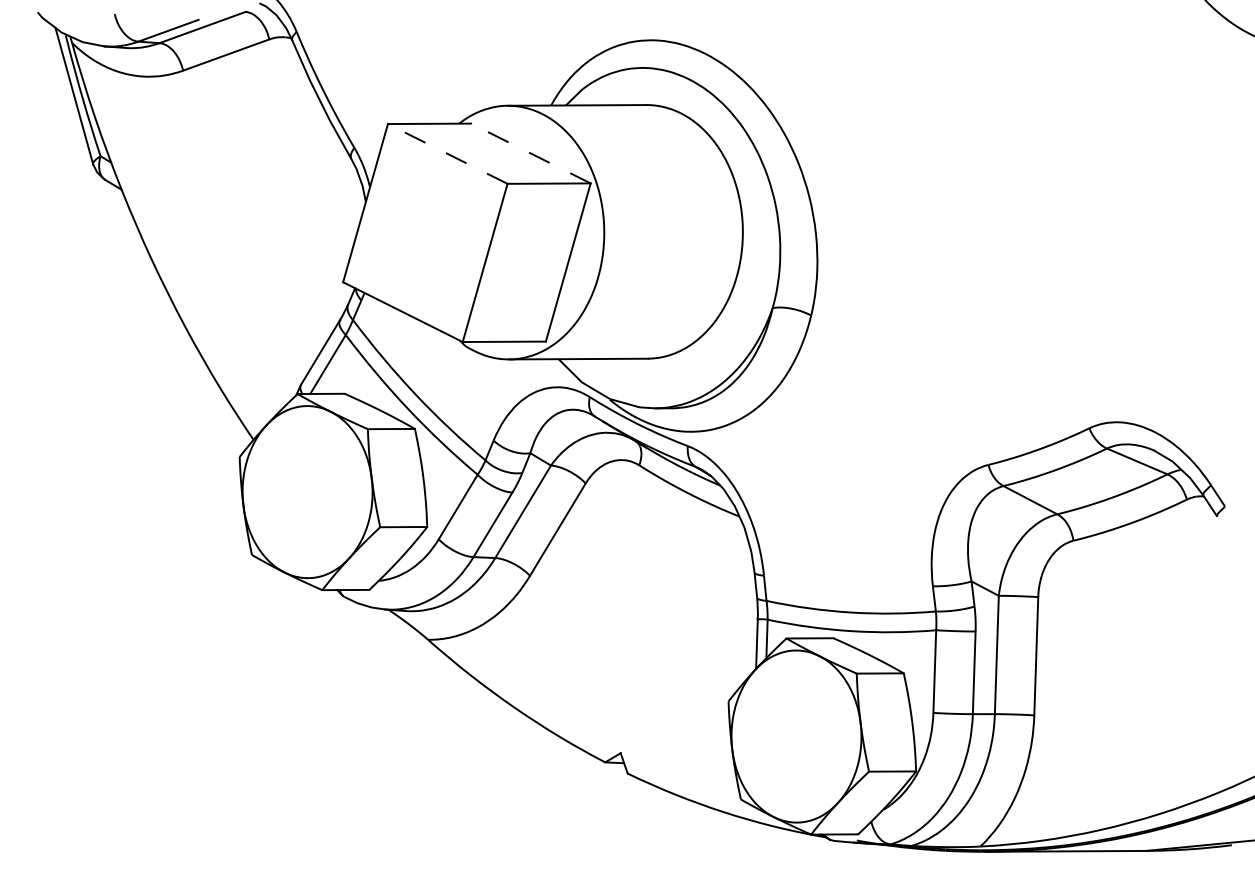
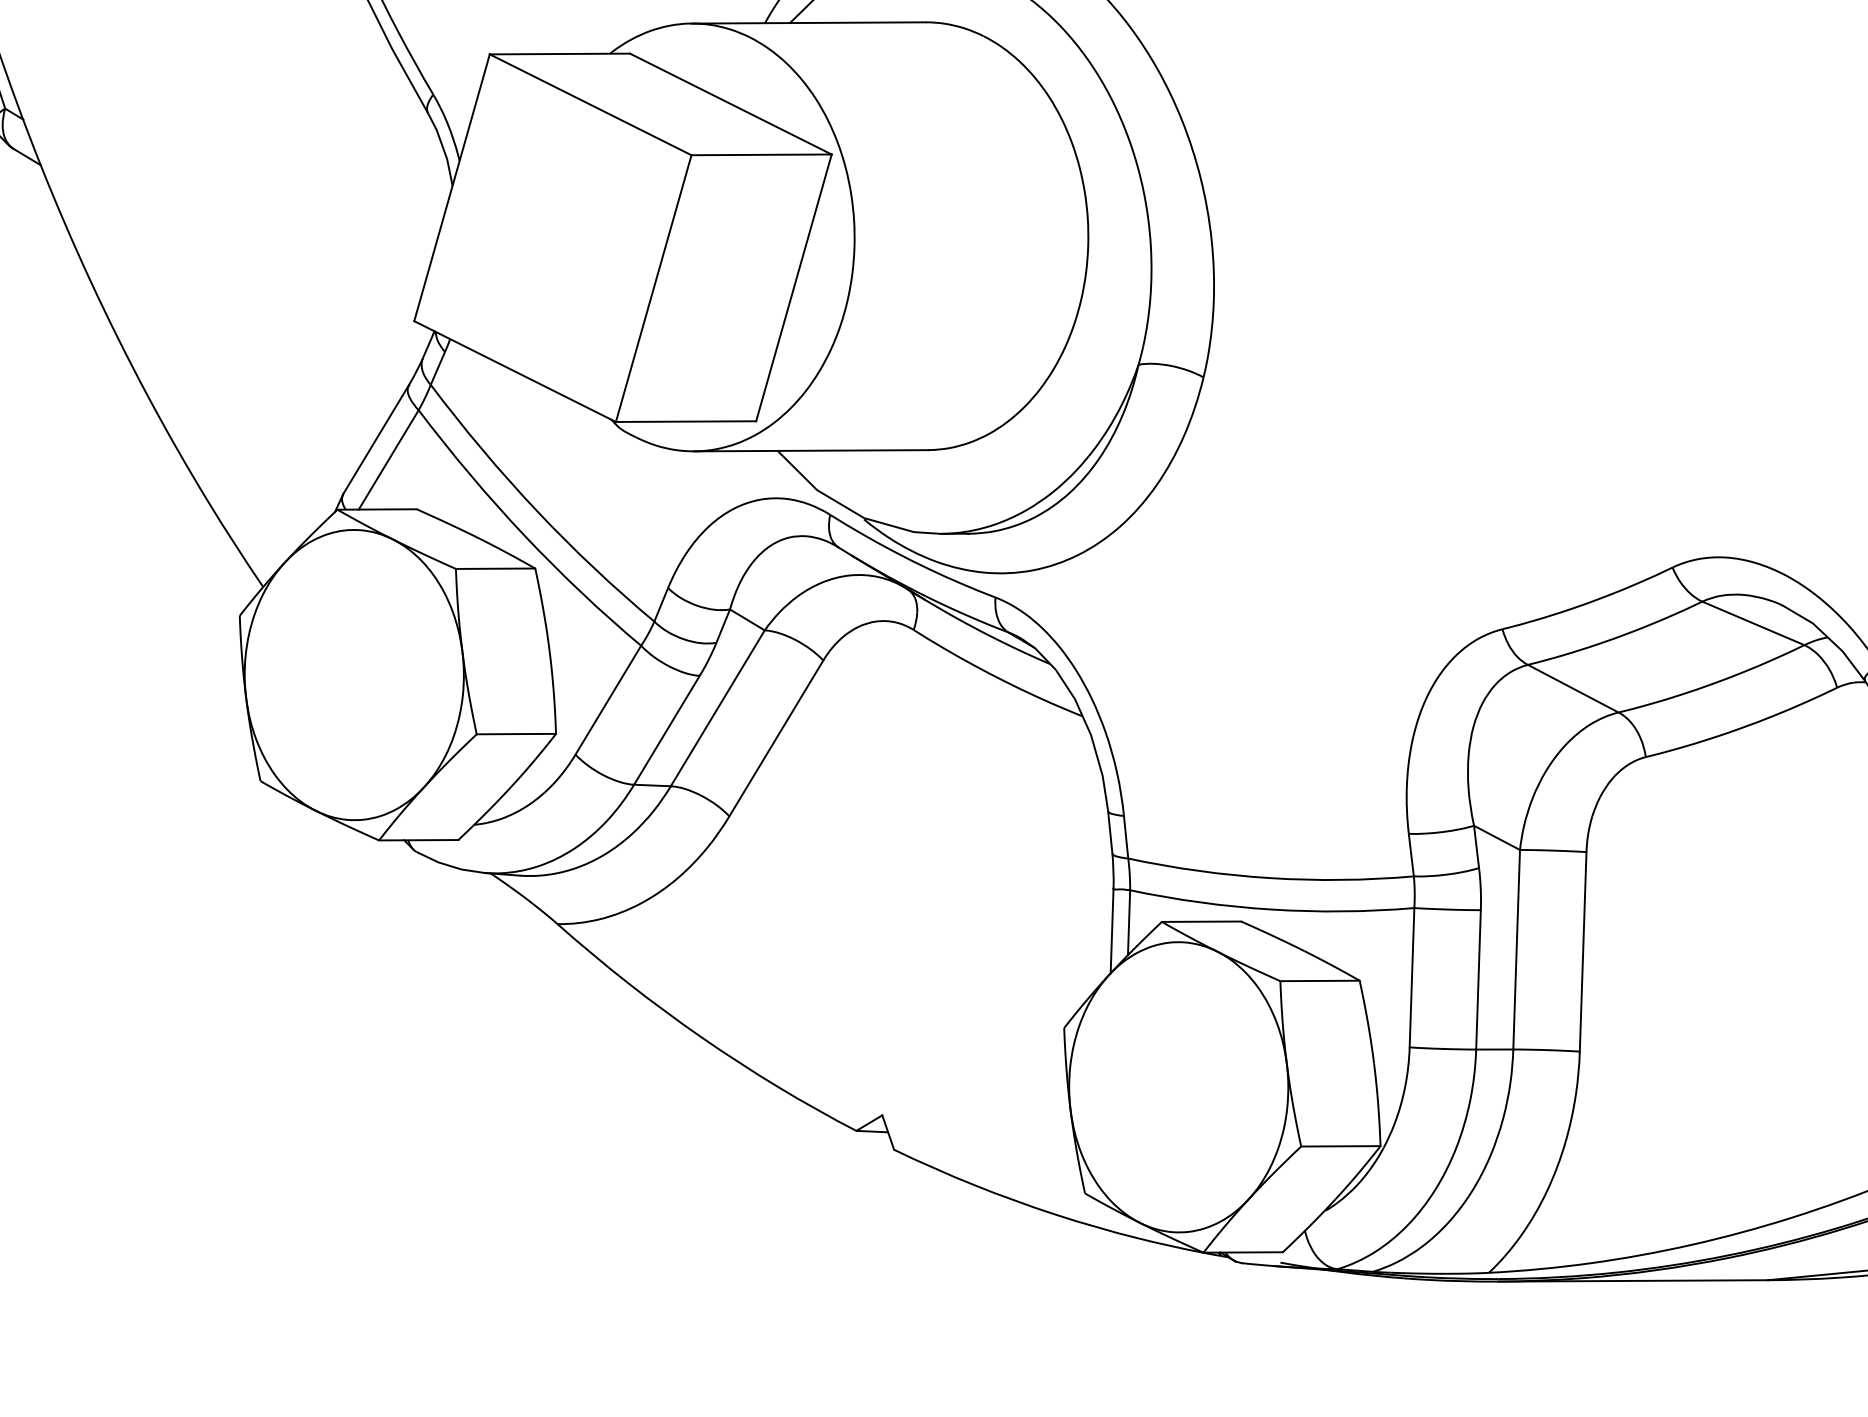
line: (447, 153) -> (590, 104), dashed -> solid
line: (530, 153) -> (730, 104), dashed -> solid

